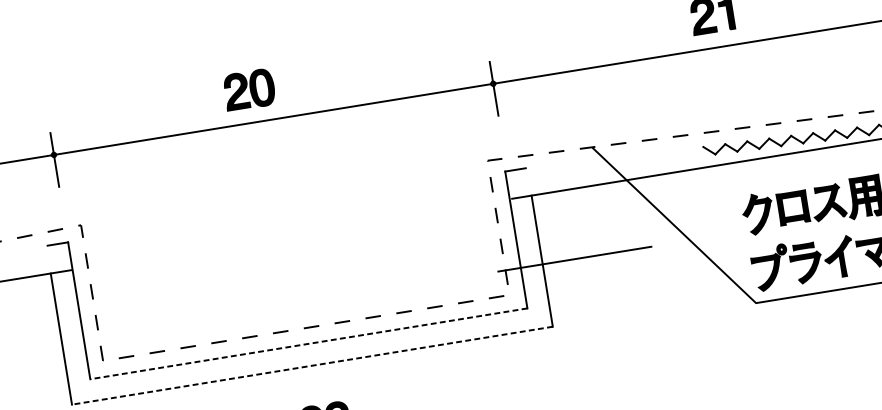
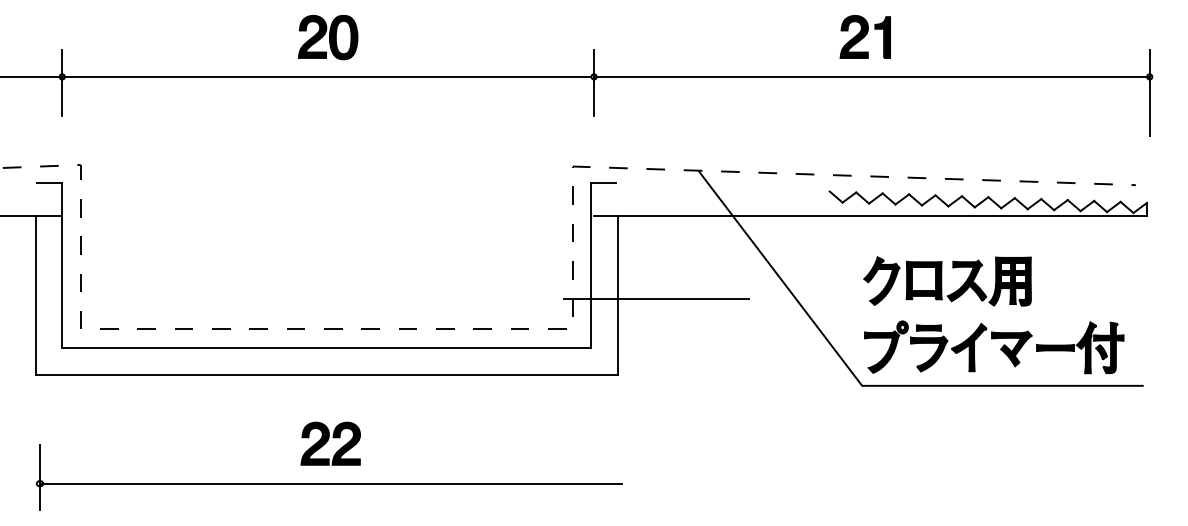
part: (249, 89) -> (328, 37), moved
line: (308, 343) -> (326, 348), dashed -> solid
line: (312, 365) -> (326, 374), dashed -> solid

